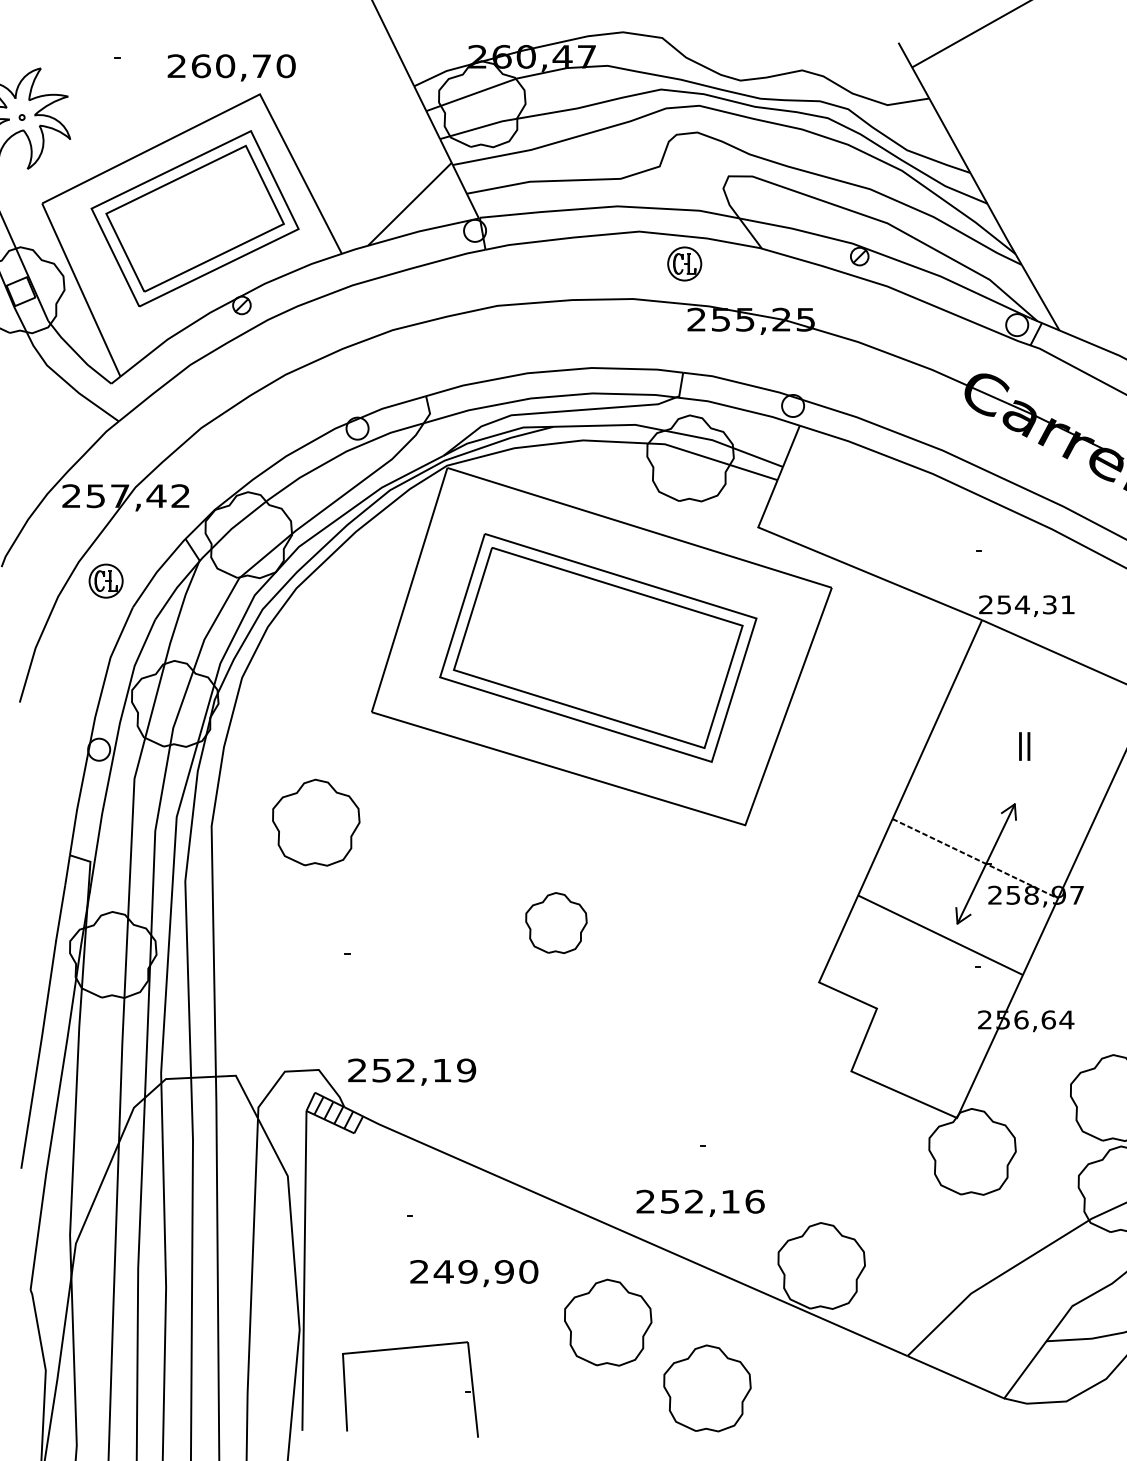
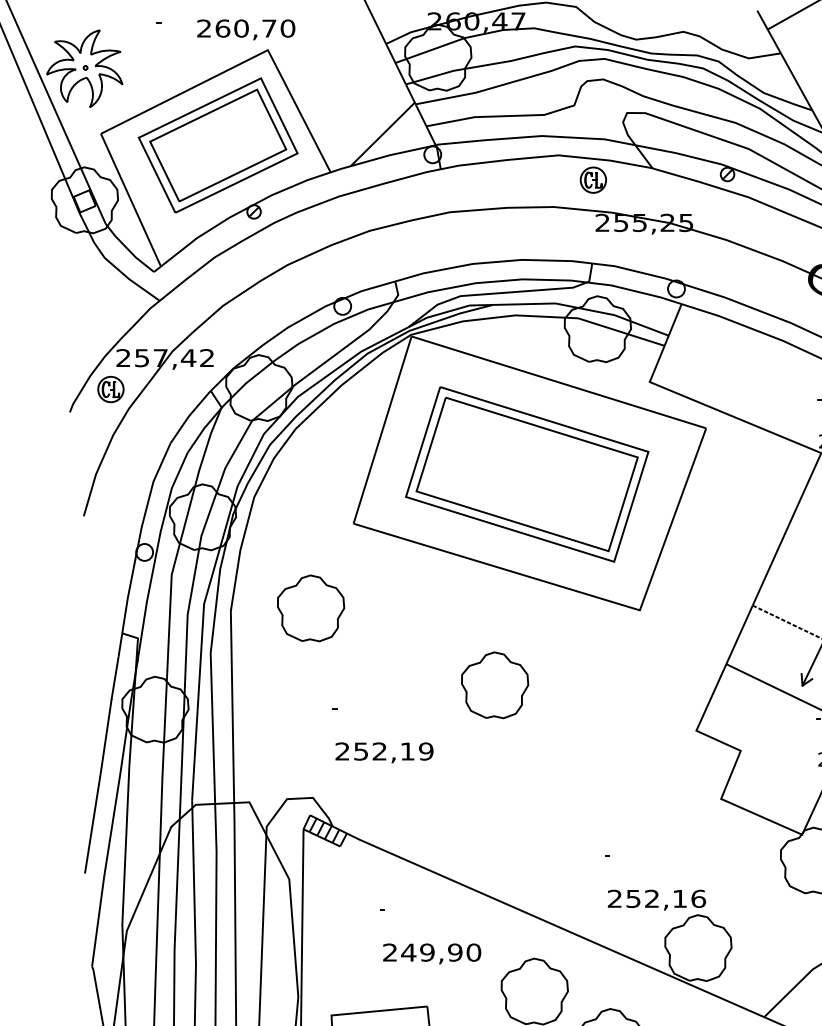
part: (105, 580) -> (110, 389), moved
part: (556, 922) -> (495, 684), size x1.43
text: (412, 1071) -> (384, 752), moved
text: (700, 1202) -> (656, 899), moved

